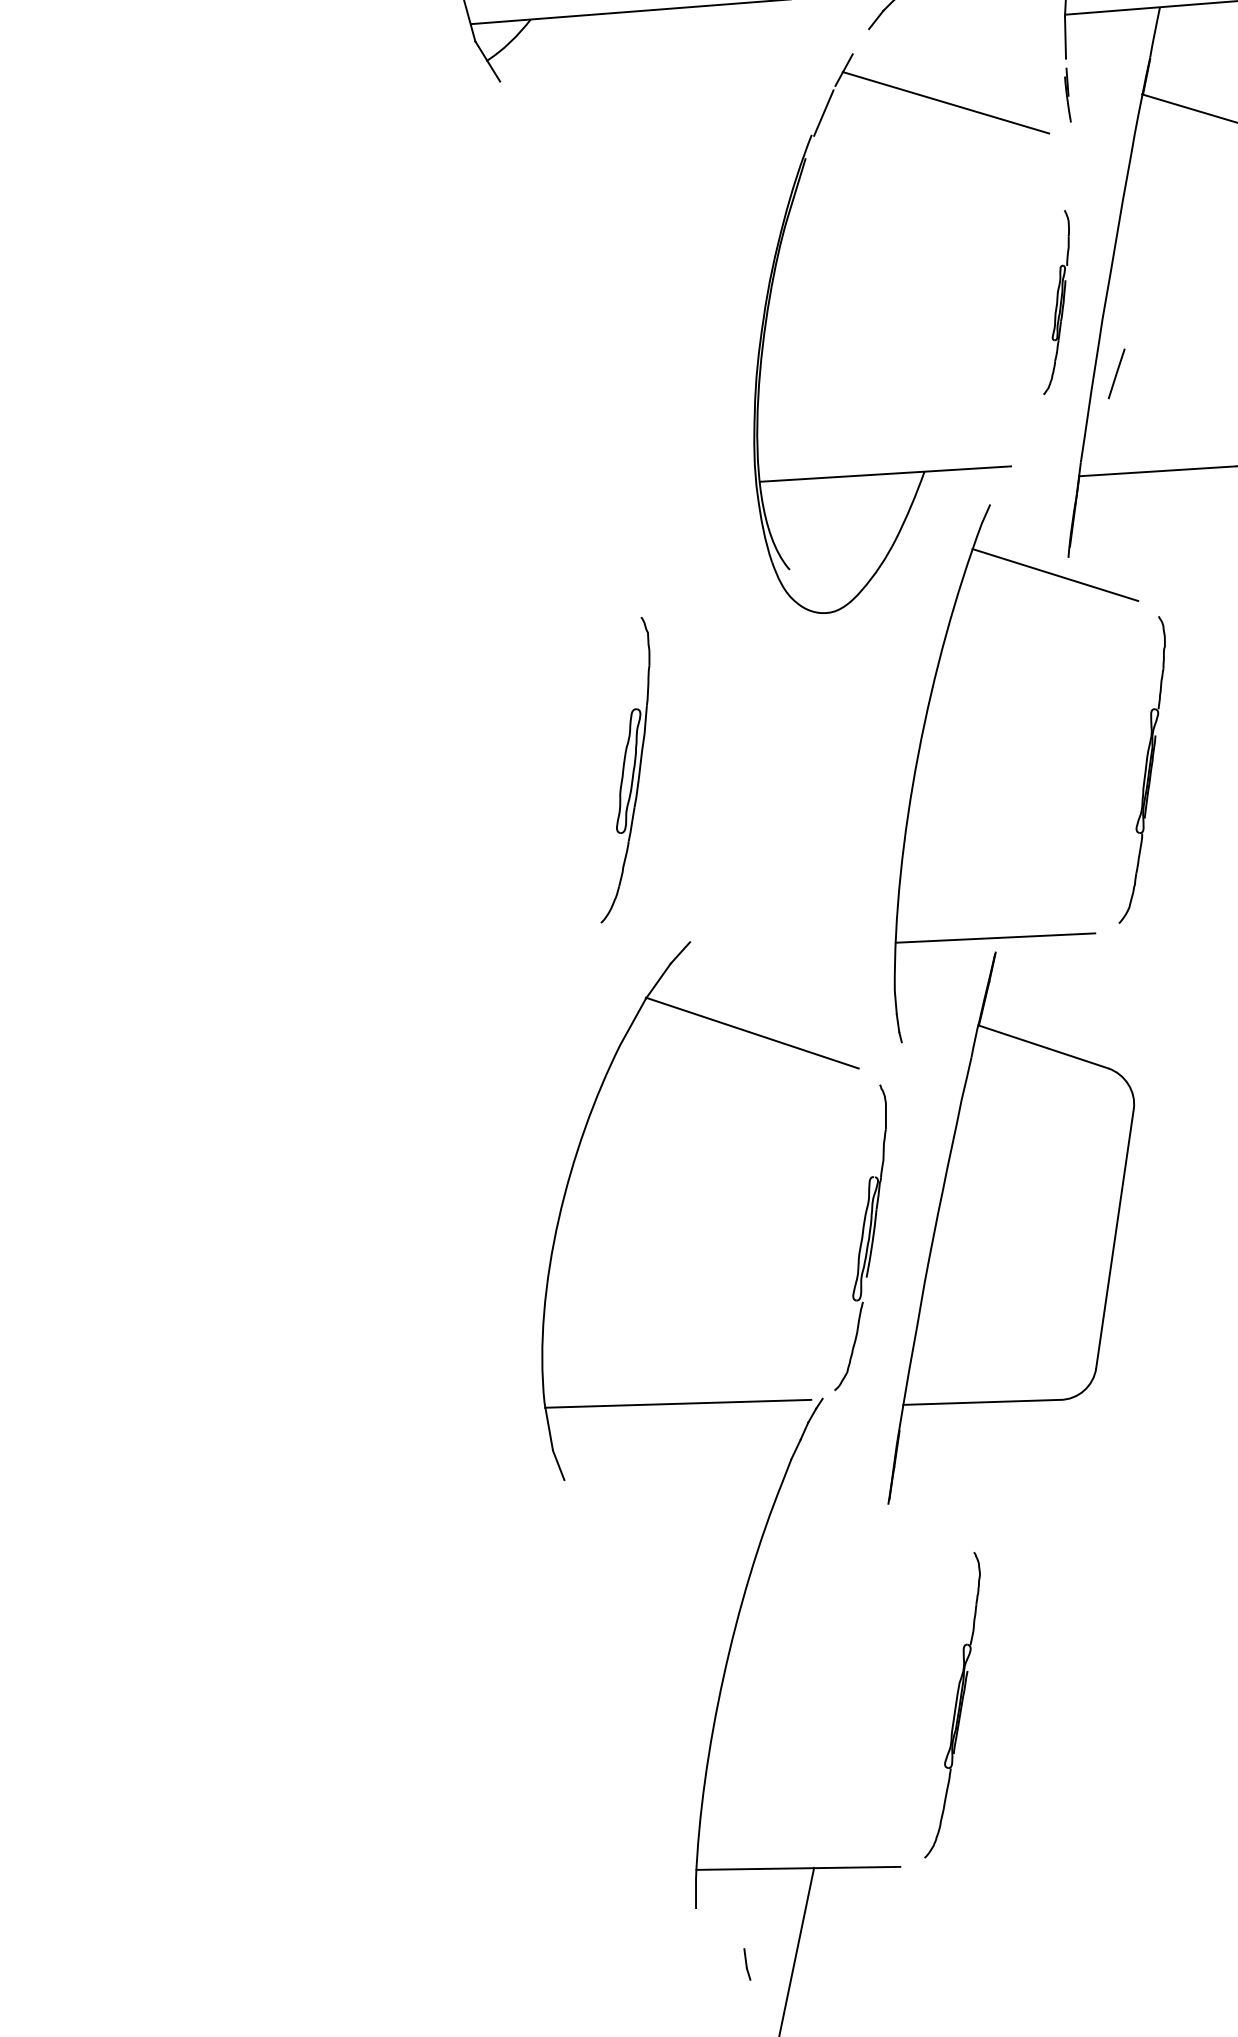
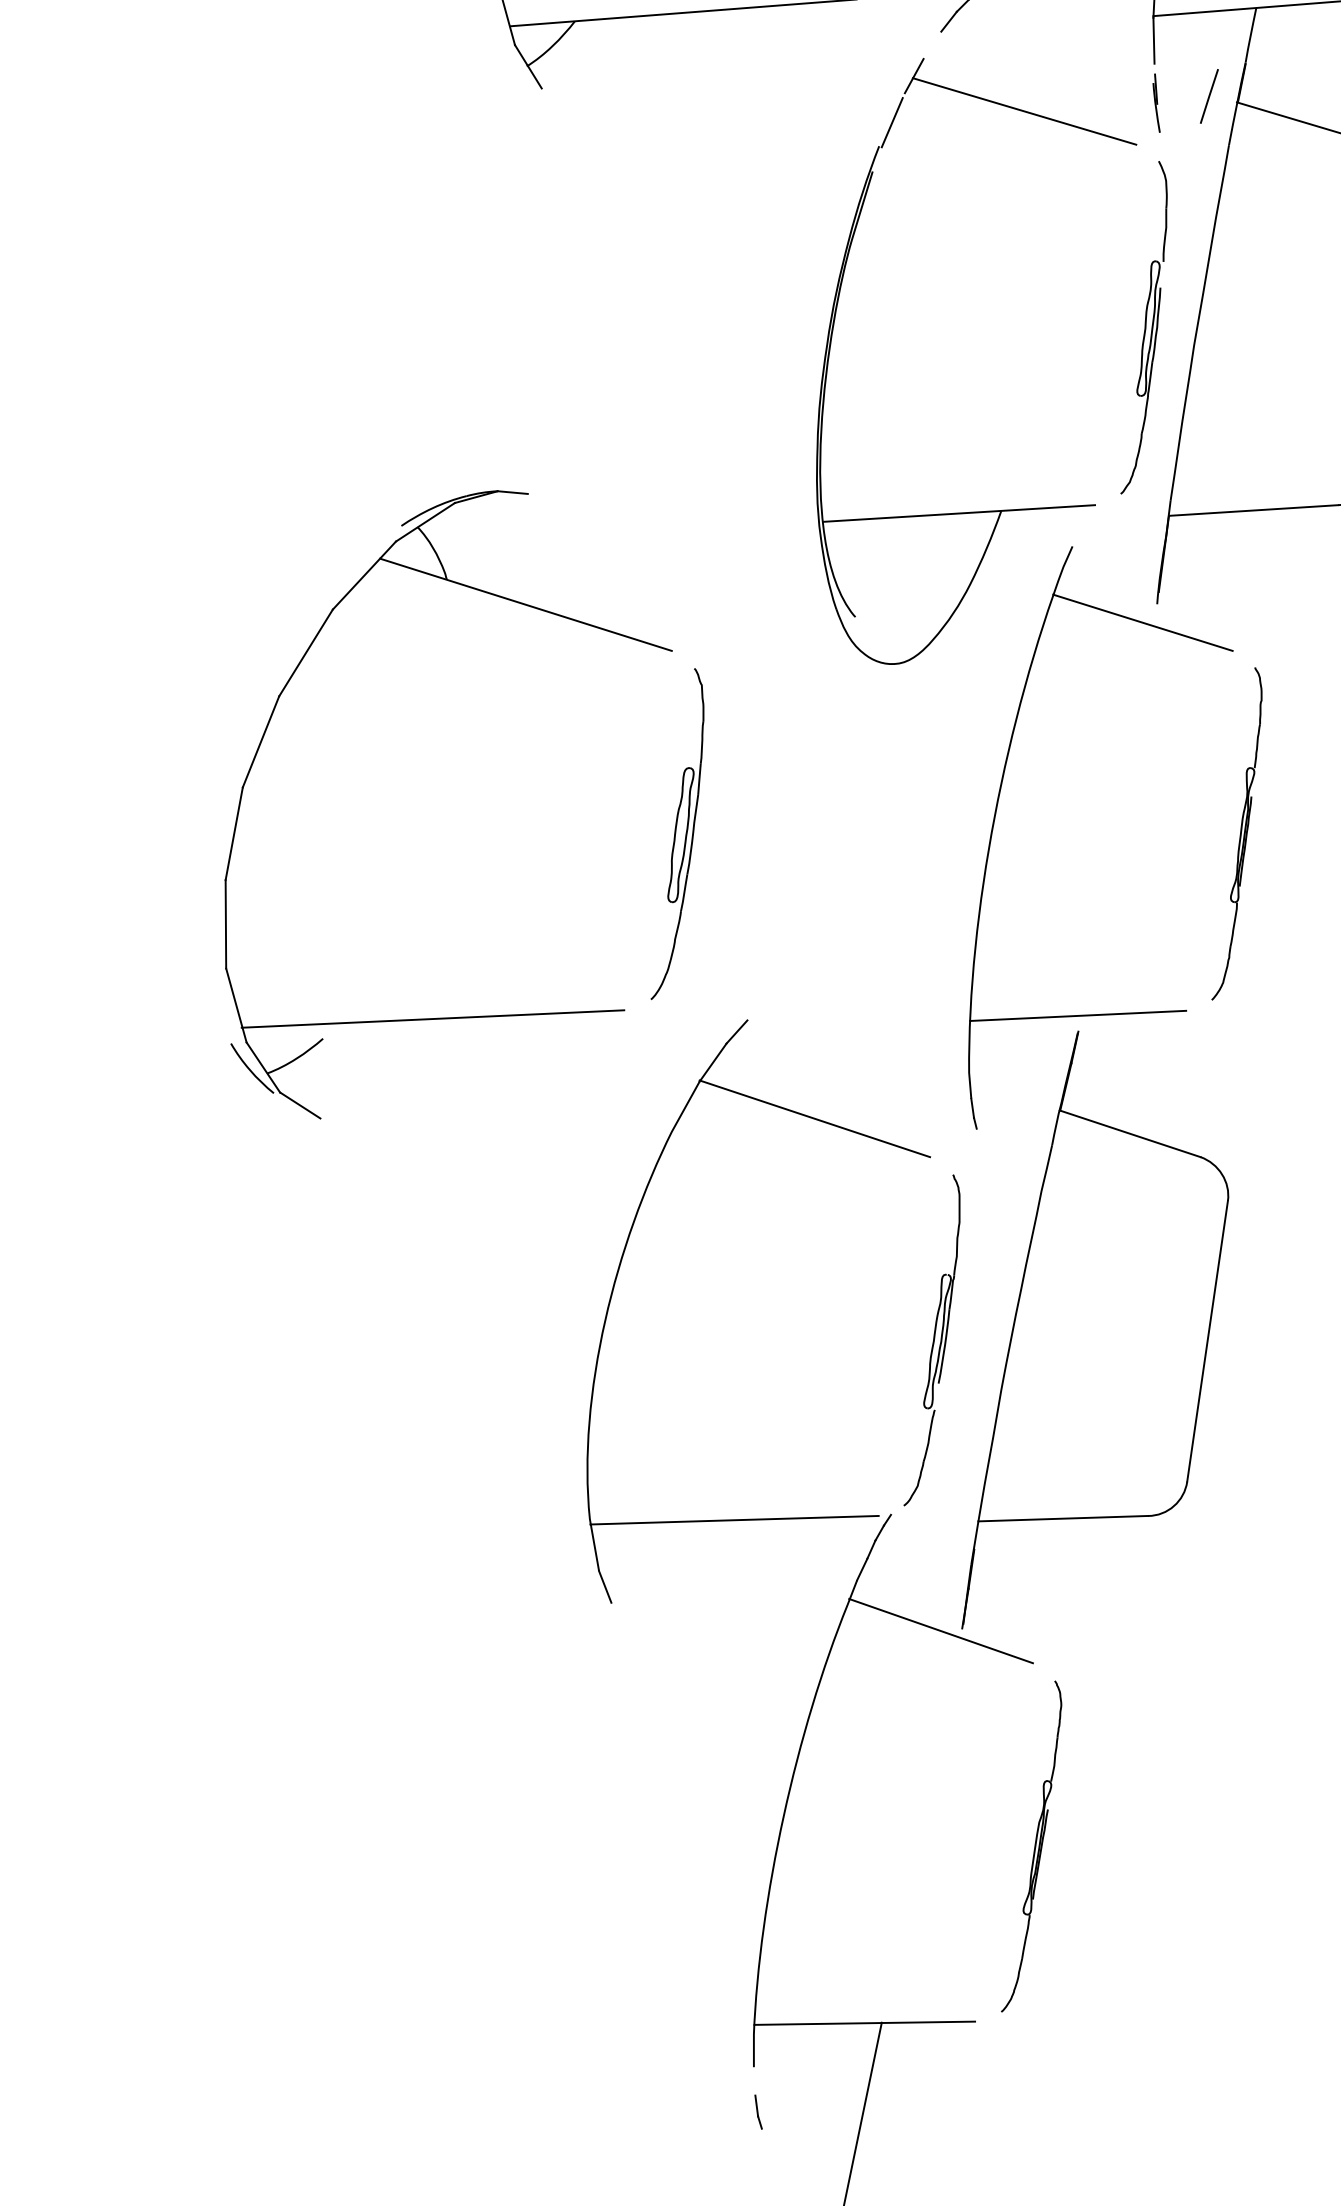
part: (1056, 302) -> (1144, 327), size x1.67
line: (1116, 373) -> (1209, 95), moved
part: (245, 676) -> (266, 732), added
line: (868, 1505) -> (940, 1630), added
part: (747, 1964) -> (758, 2112), moved

